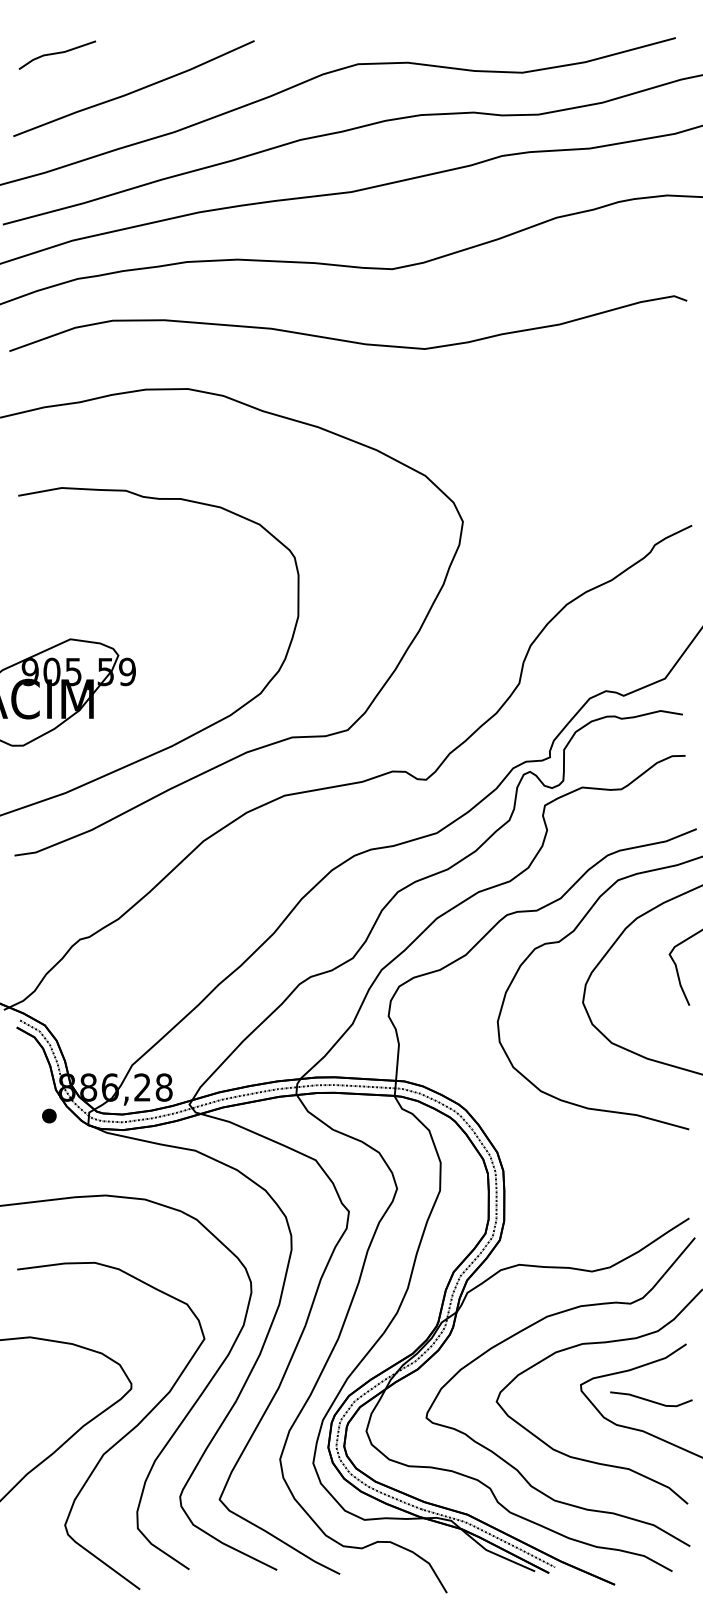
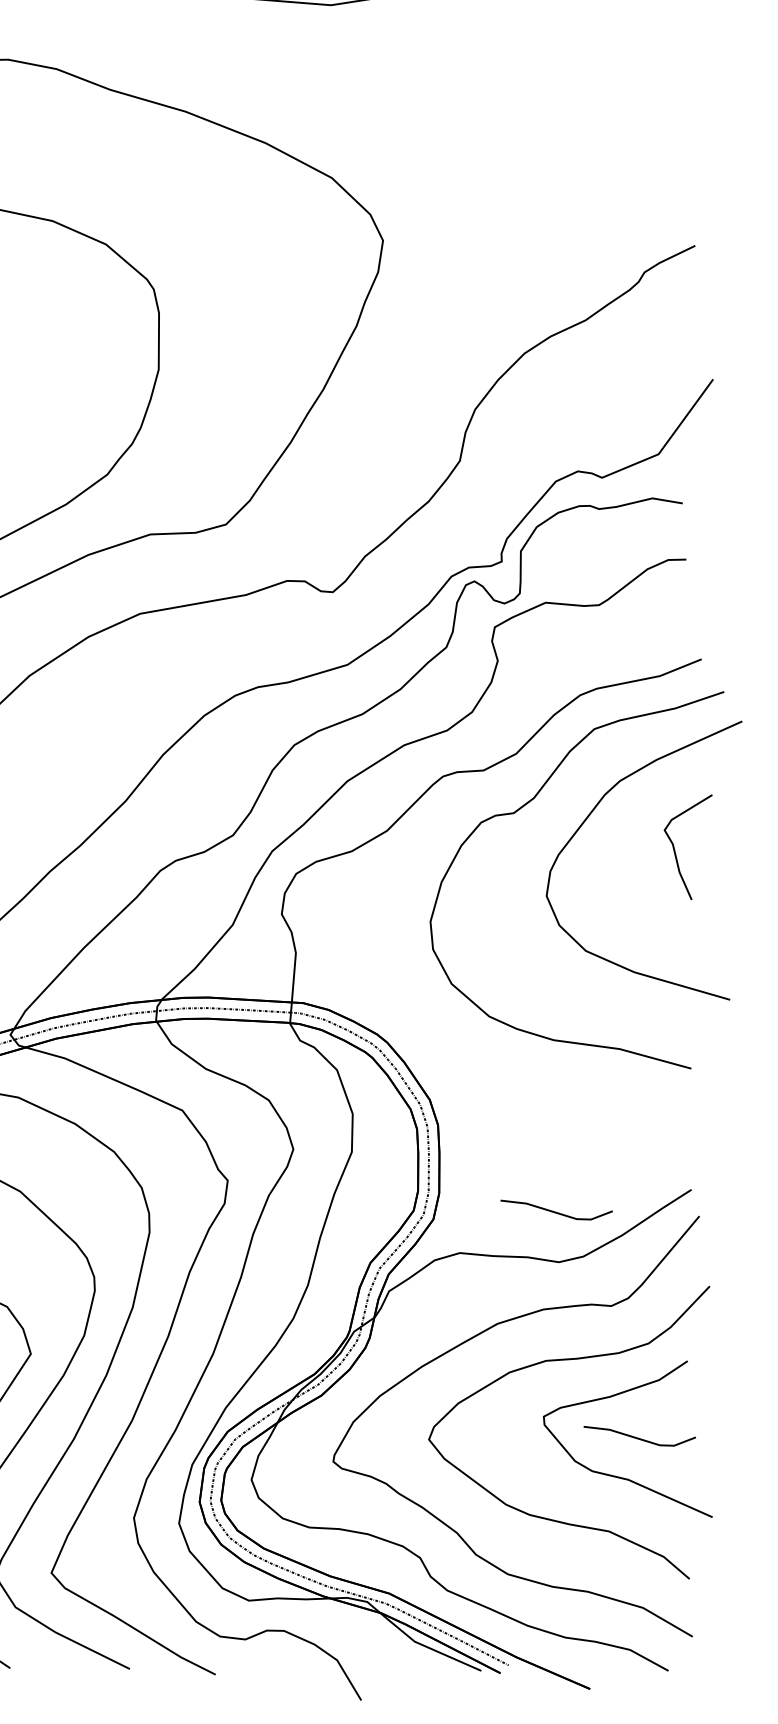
line: (590, 1234) -> (556, 1211), added

